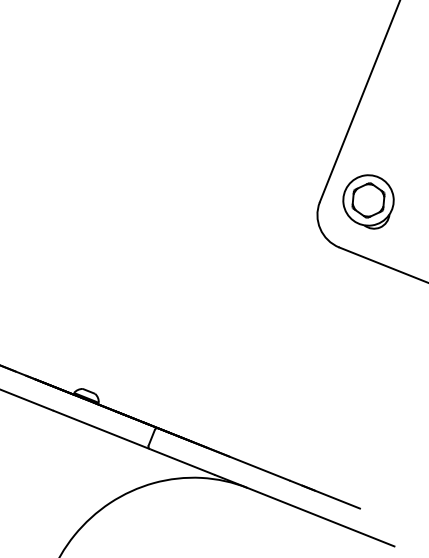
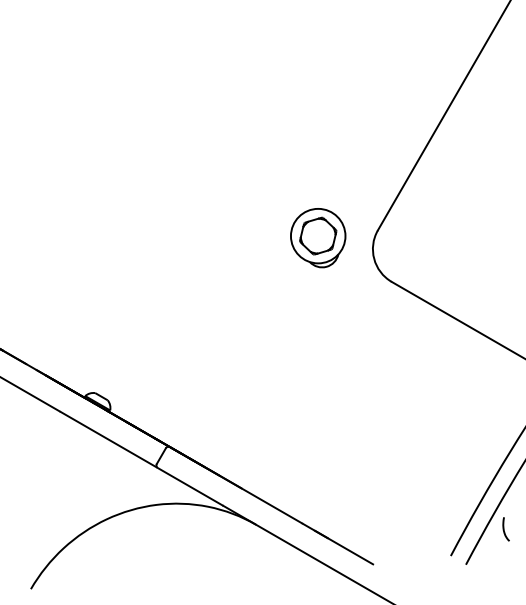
part: (369, 202) -> (318, 238), moved

